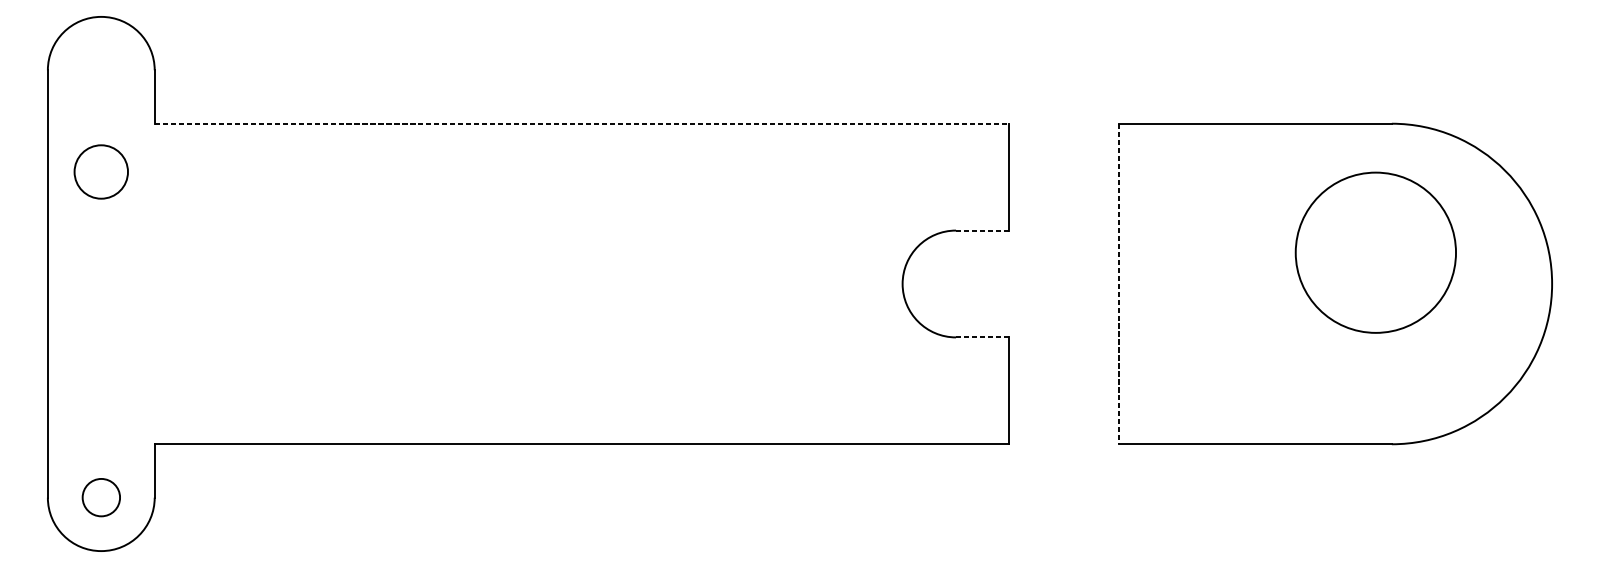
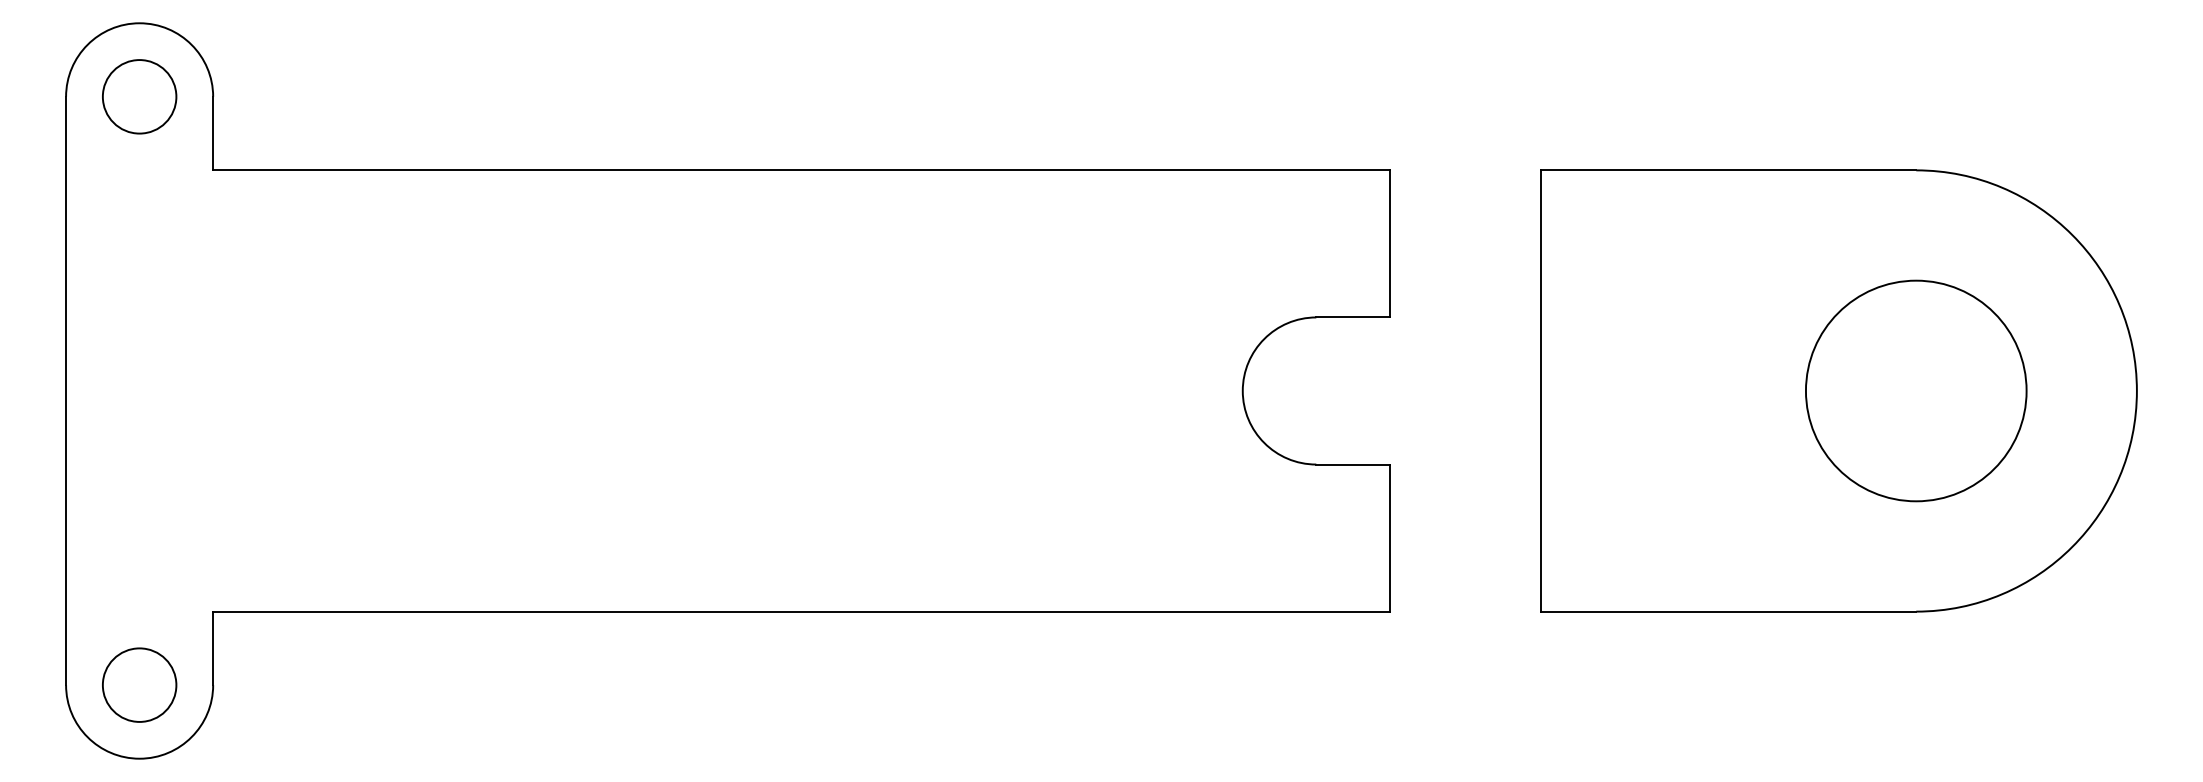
line: (582, 123) -> (802, 170), dashed -> solid
circle: (101, 171) -> (139, 96), moved
line: (983, 230) -> (1353, 317), dashed -> solid
circle: (1376, 252) -> (1916, 390), moved
line: (1119, 284) -> (1541, 391), dashed -> solid
line: (983, 337) -> (1353, 464), dashed -> solid
circle: (101, 497) -> (139, 684), size x1.43

